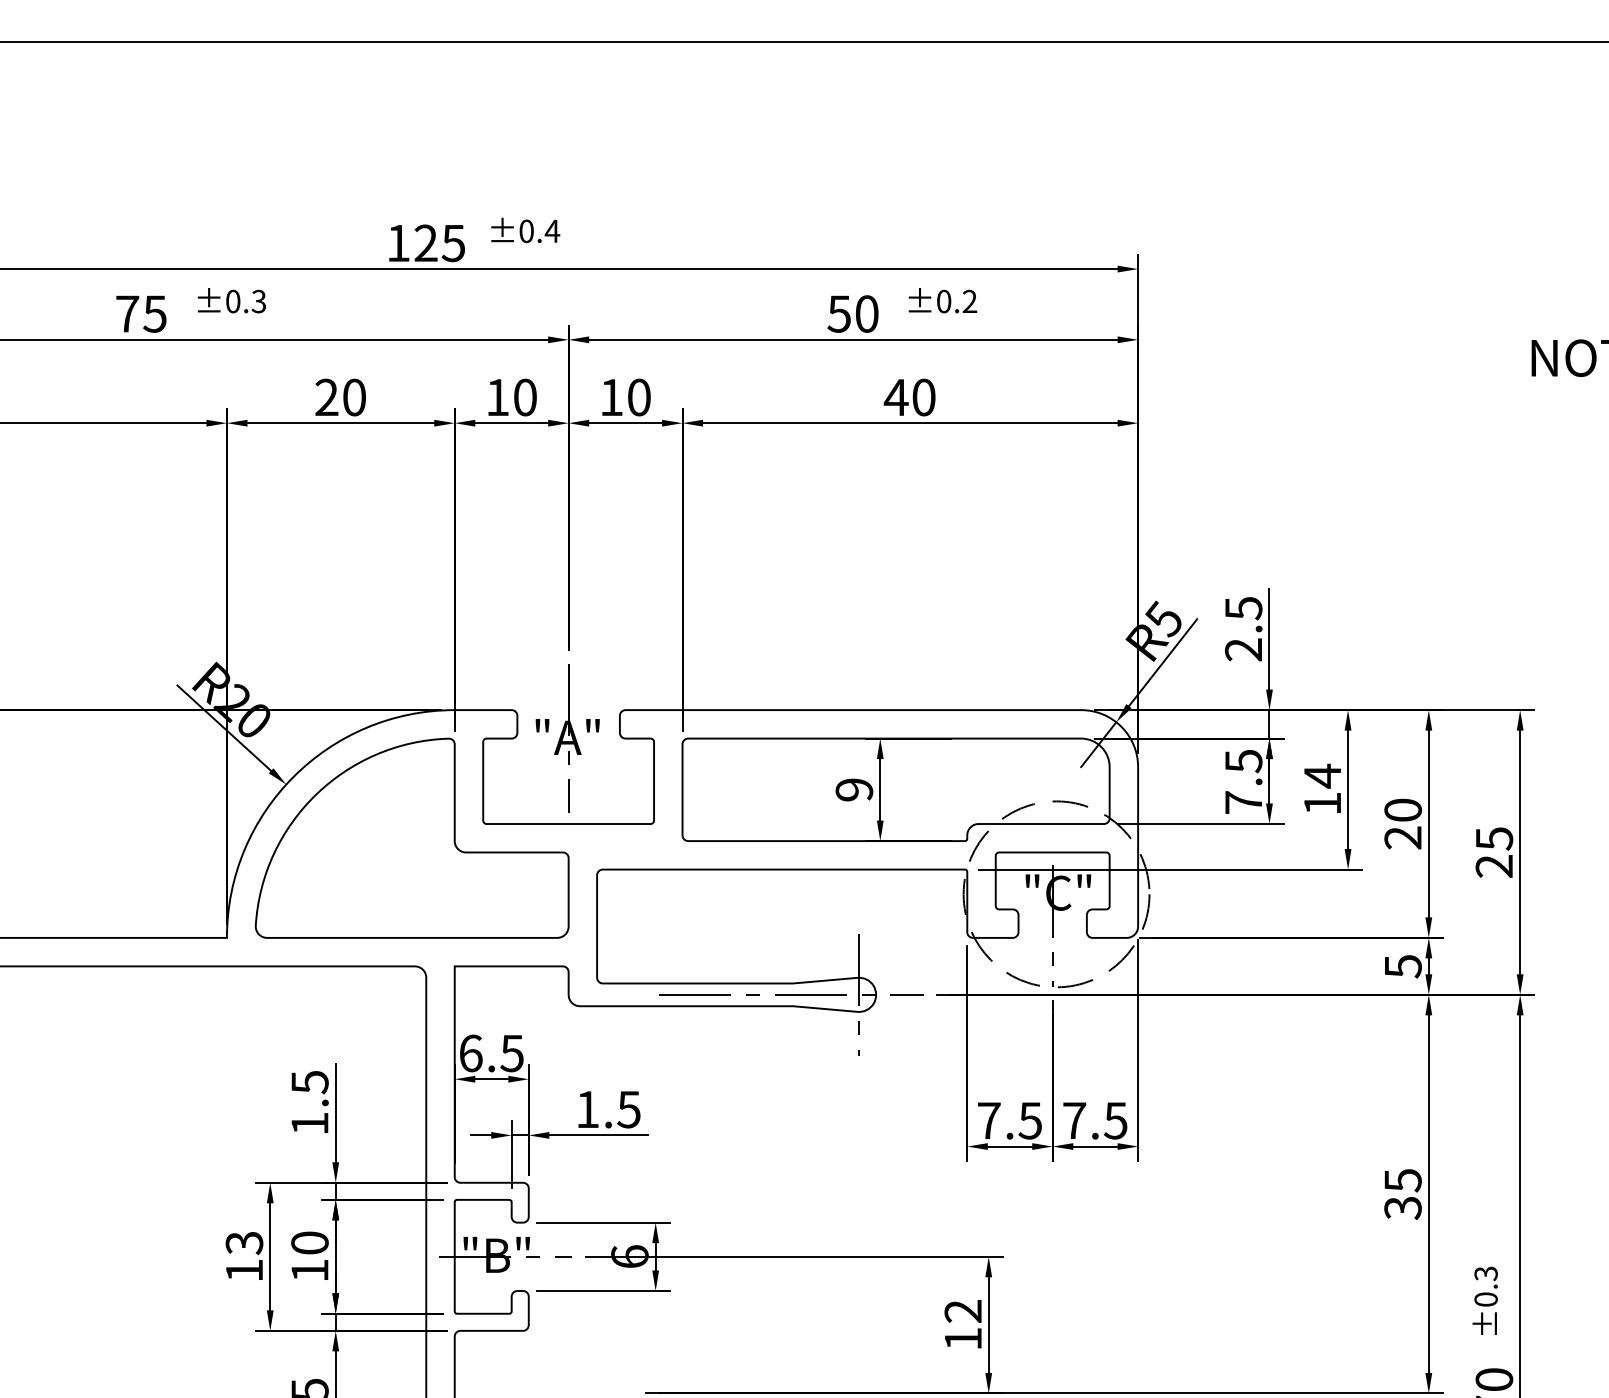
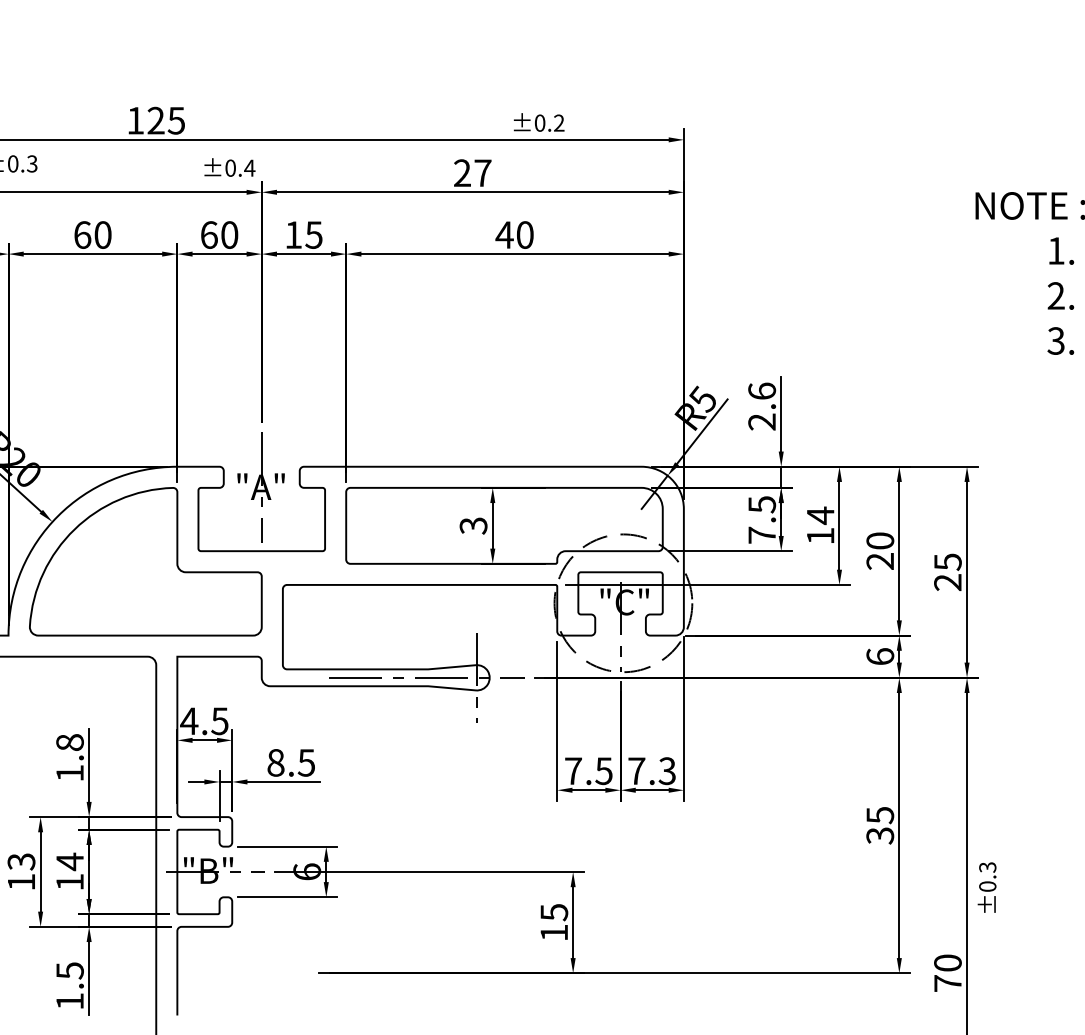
text: (525, 230) -> (229, 167), moved
text: (942, 300) -> (538, 122), moved
text: (852, 313) -> (472, 172), 50 -> 27
text: (326, 397) -> (82, 235), 20 -> 60
text: (498, 397) -> (209, 235), 10 -> 60
text: (638, 397) -> (313, 235), 10 -> 15
text: (1243, 608) -> (761, 391), 2.5 -> 2.6
text: (854, 789) -> (473, 525), 9 -> 3
text: (1402, 966) -> (879, 656), 5 -> 6
text: (470, 1053) -> (189, 721), 6.5 -> 4.5
text: (309, 1082) -> (69, 742), 1.5 -> 1.8
text: (587, 1109) -> (275, 762), 1.5 -> 8.5
text: (1115, 1120) -> (667, 770), 7.5 -> 7.3
text: (309, 1242) -> (69, 861), 10 -> 14
text: (1484, 1300) -> (986, 887), moved
text: (963, 1311) -> (554, 912), 12 -> 15

